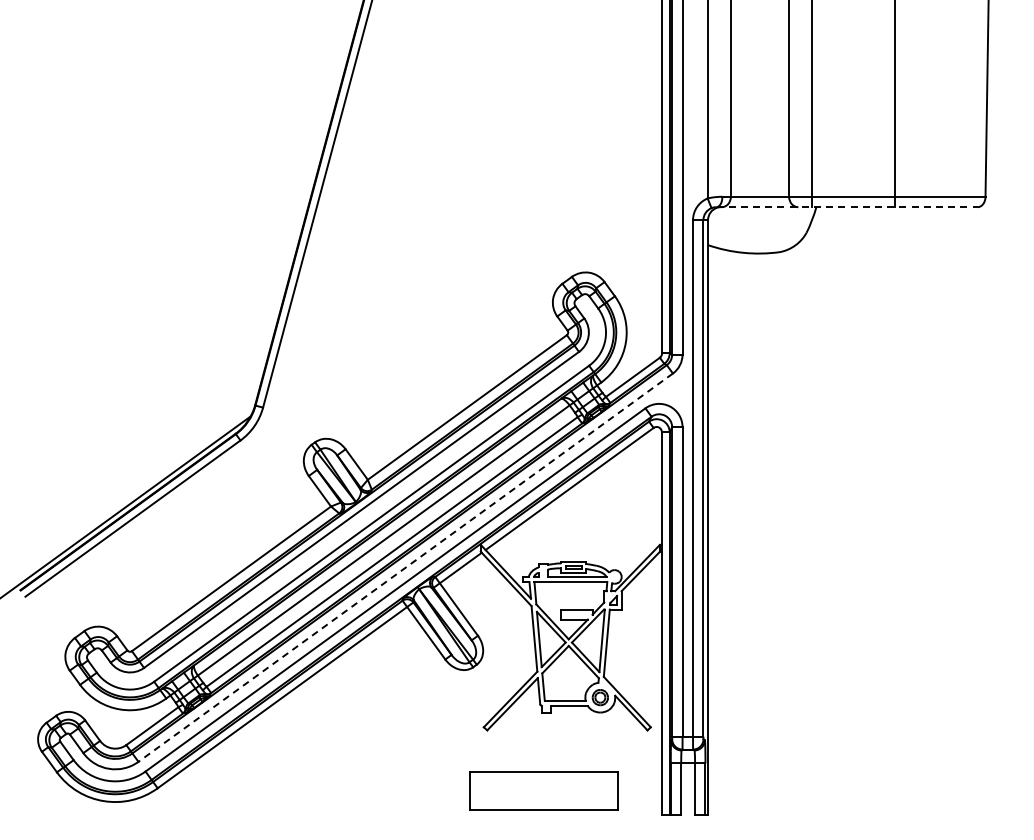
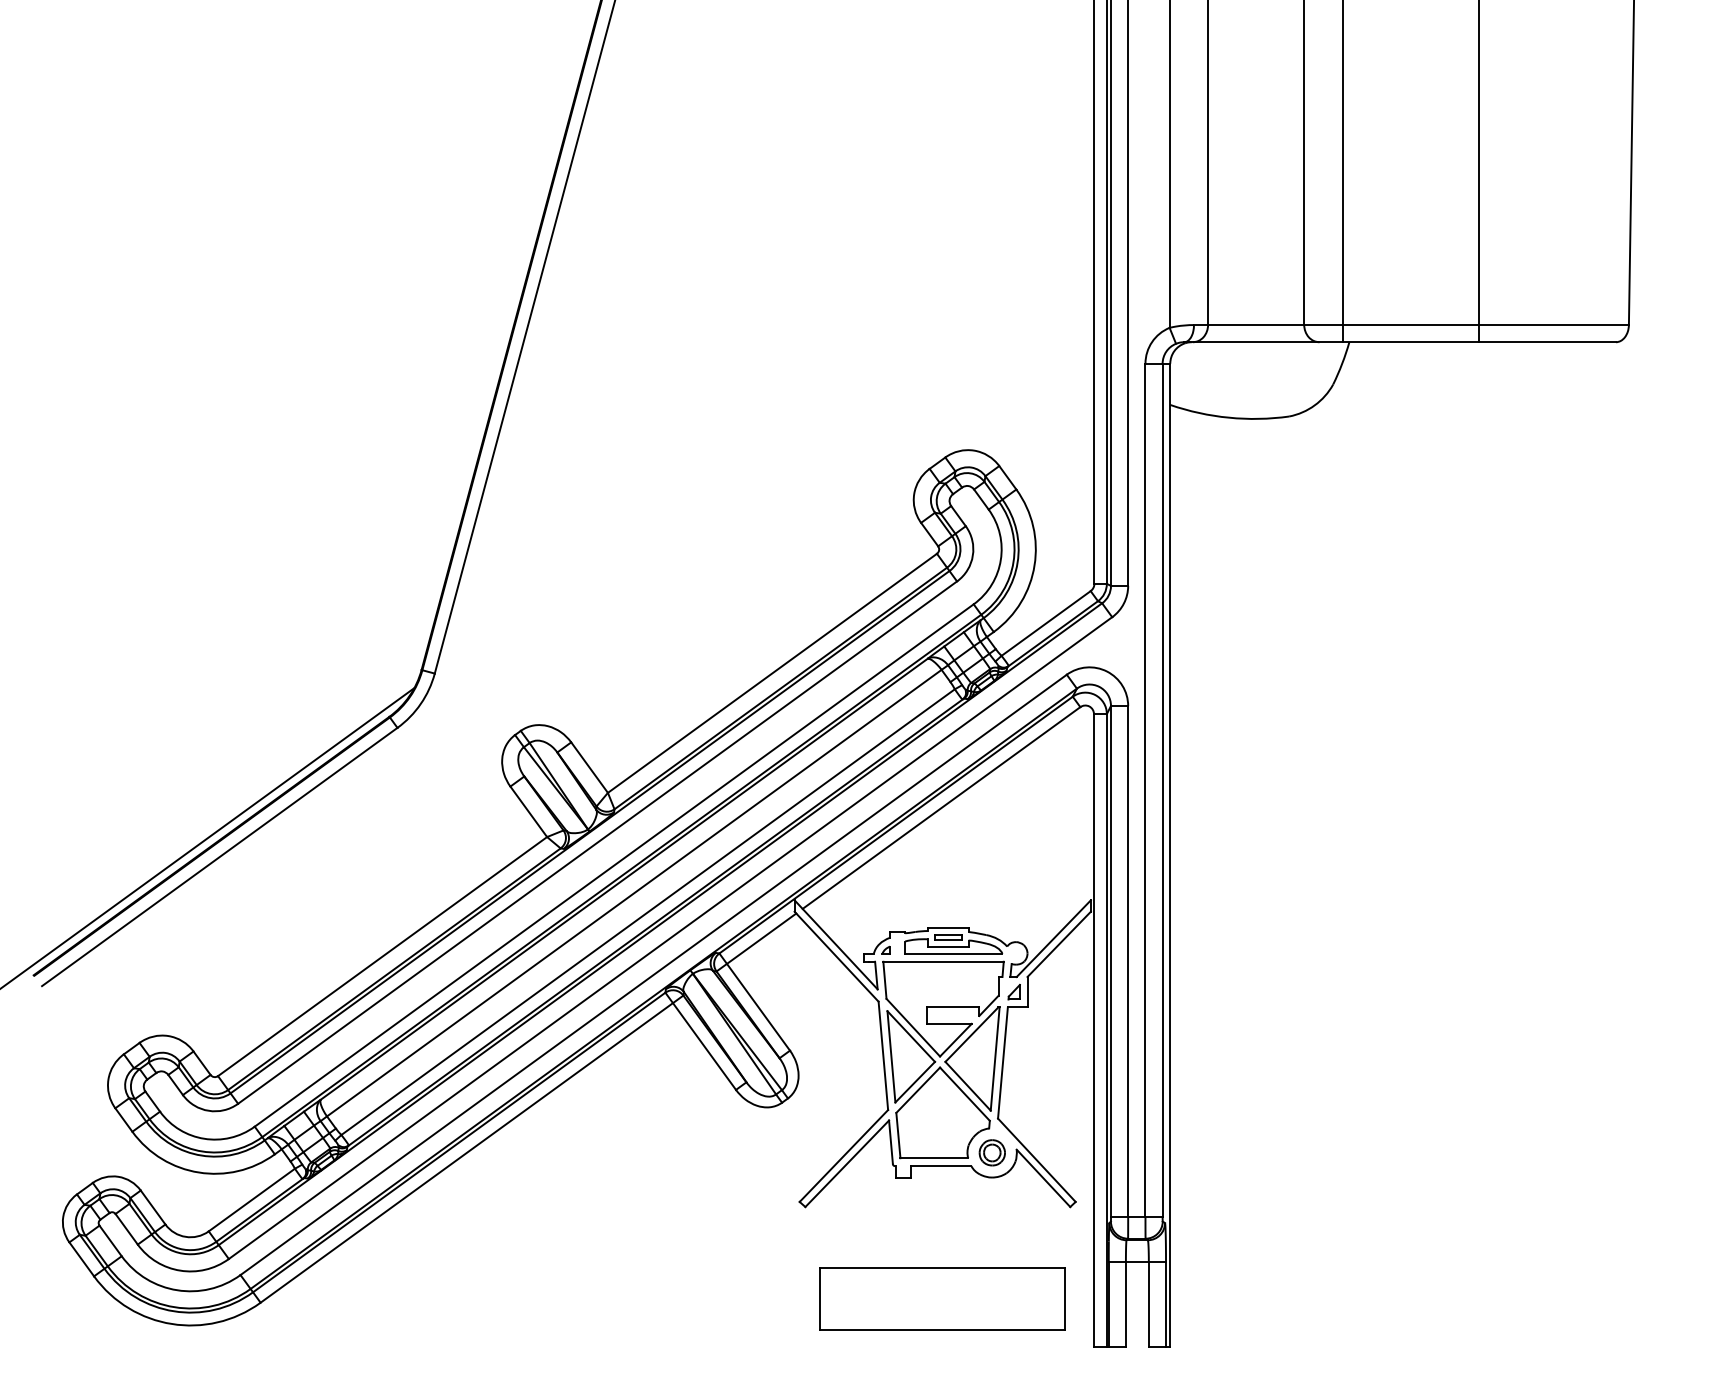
line: (847, 207) -> (1400, 342), dashed -> solid
line: (405, 567) -> (670, 937), dashed -> solid
part: (543, 790) -> (941, 1298), moved

